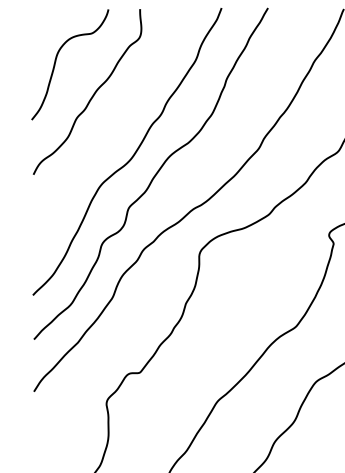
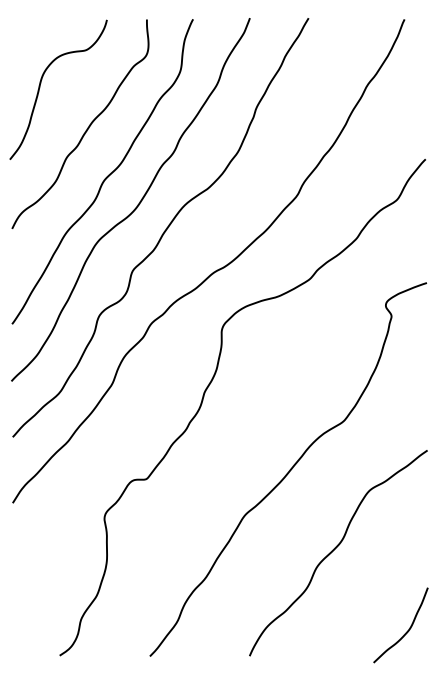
curve: (108, 132) -> (107, 175), added

